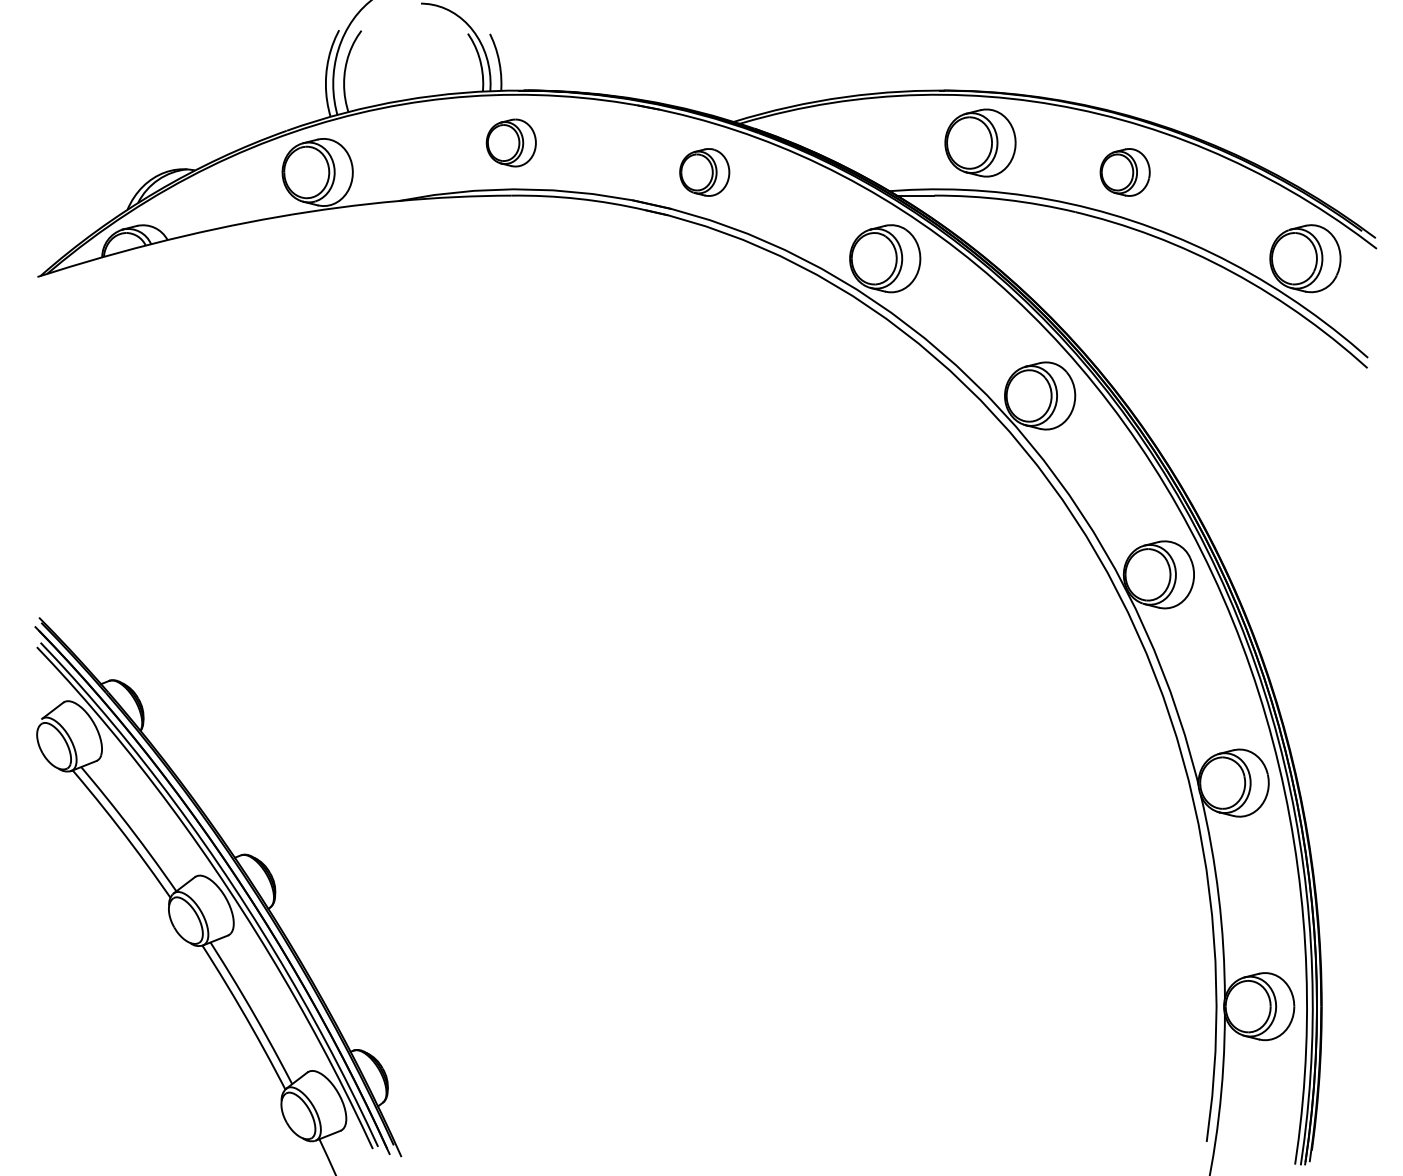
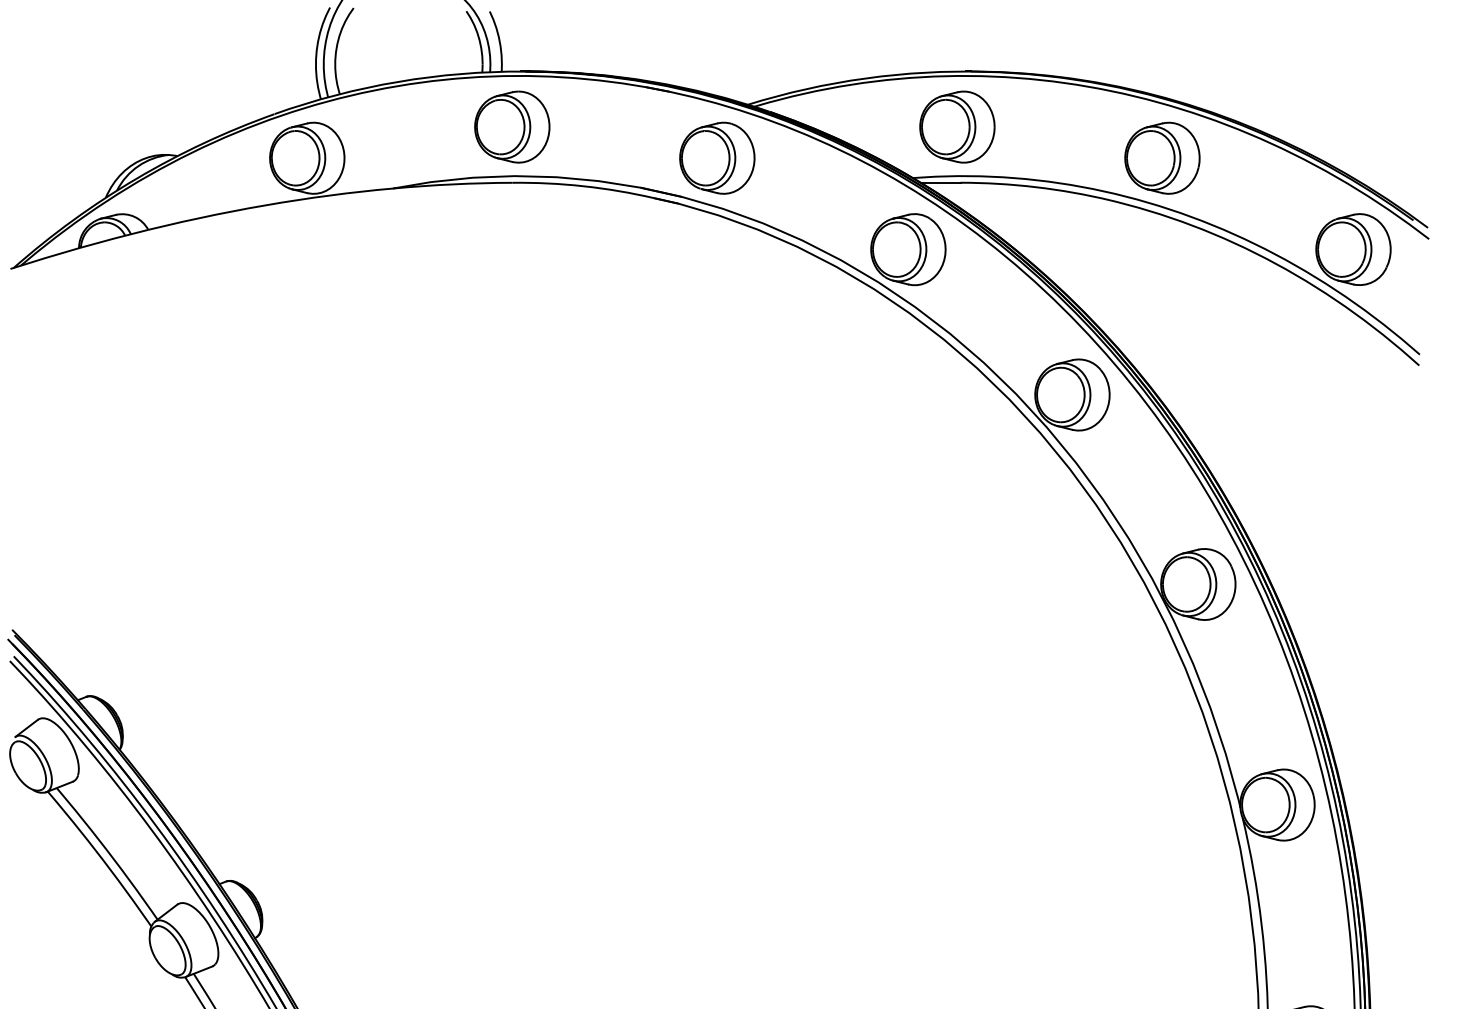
part: (511, 142) -> (512, 126), size x1.43
part: (980, 142) -> (957, 126), moved
part: (704, 172) -> (716, 158), size x1.43
part: (1125, 172) -> (1162, 158), size x1.43

